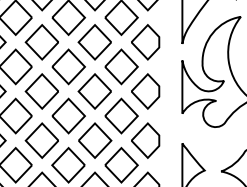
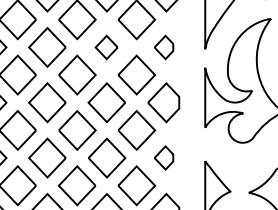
part: (94, 42) -> (106, 47), size x0.6
part: (145, 42) -> (163, 47), size x0.6
part: (145, 140) -> (163, 157), size x0.6

